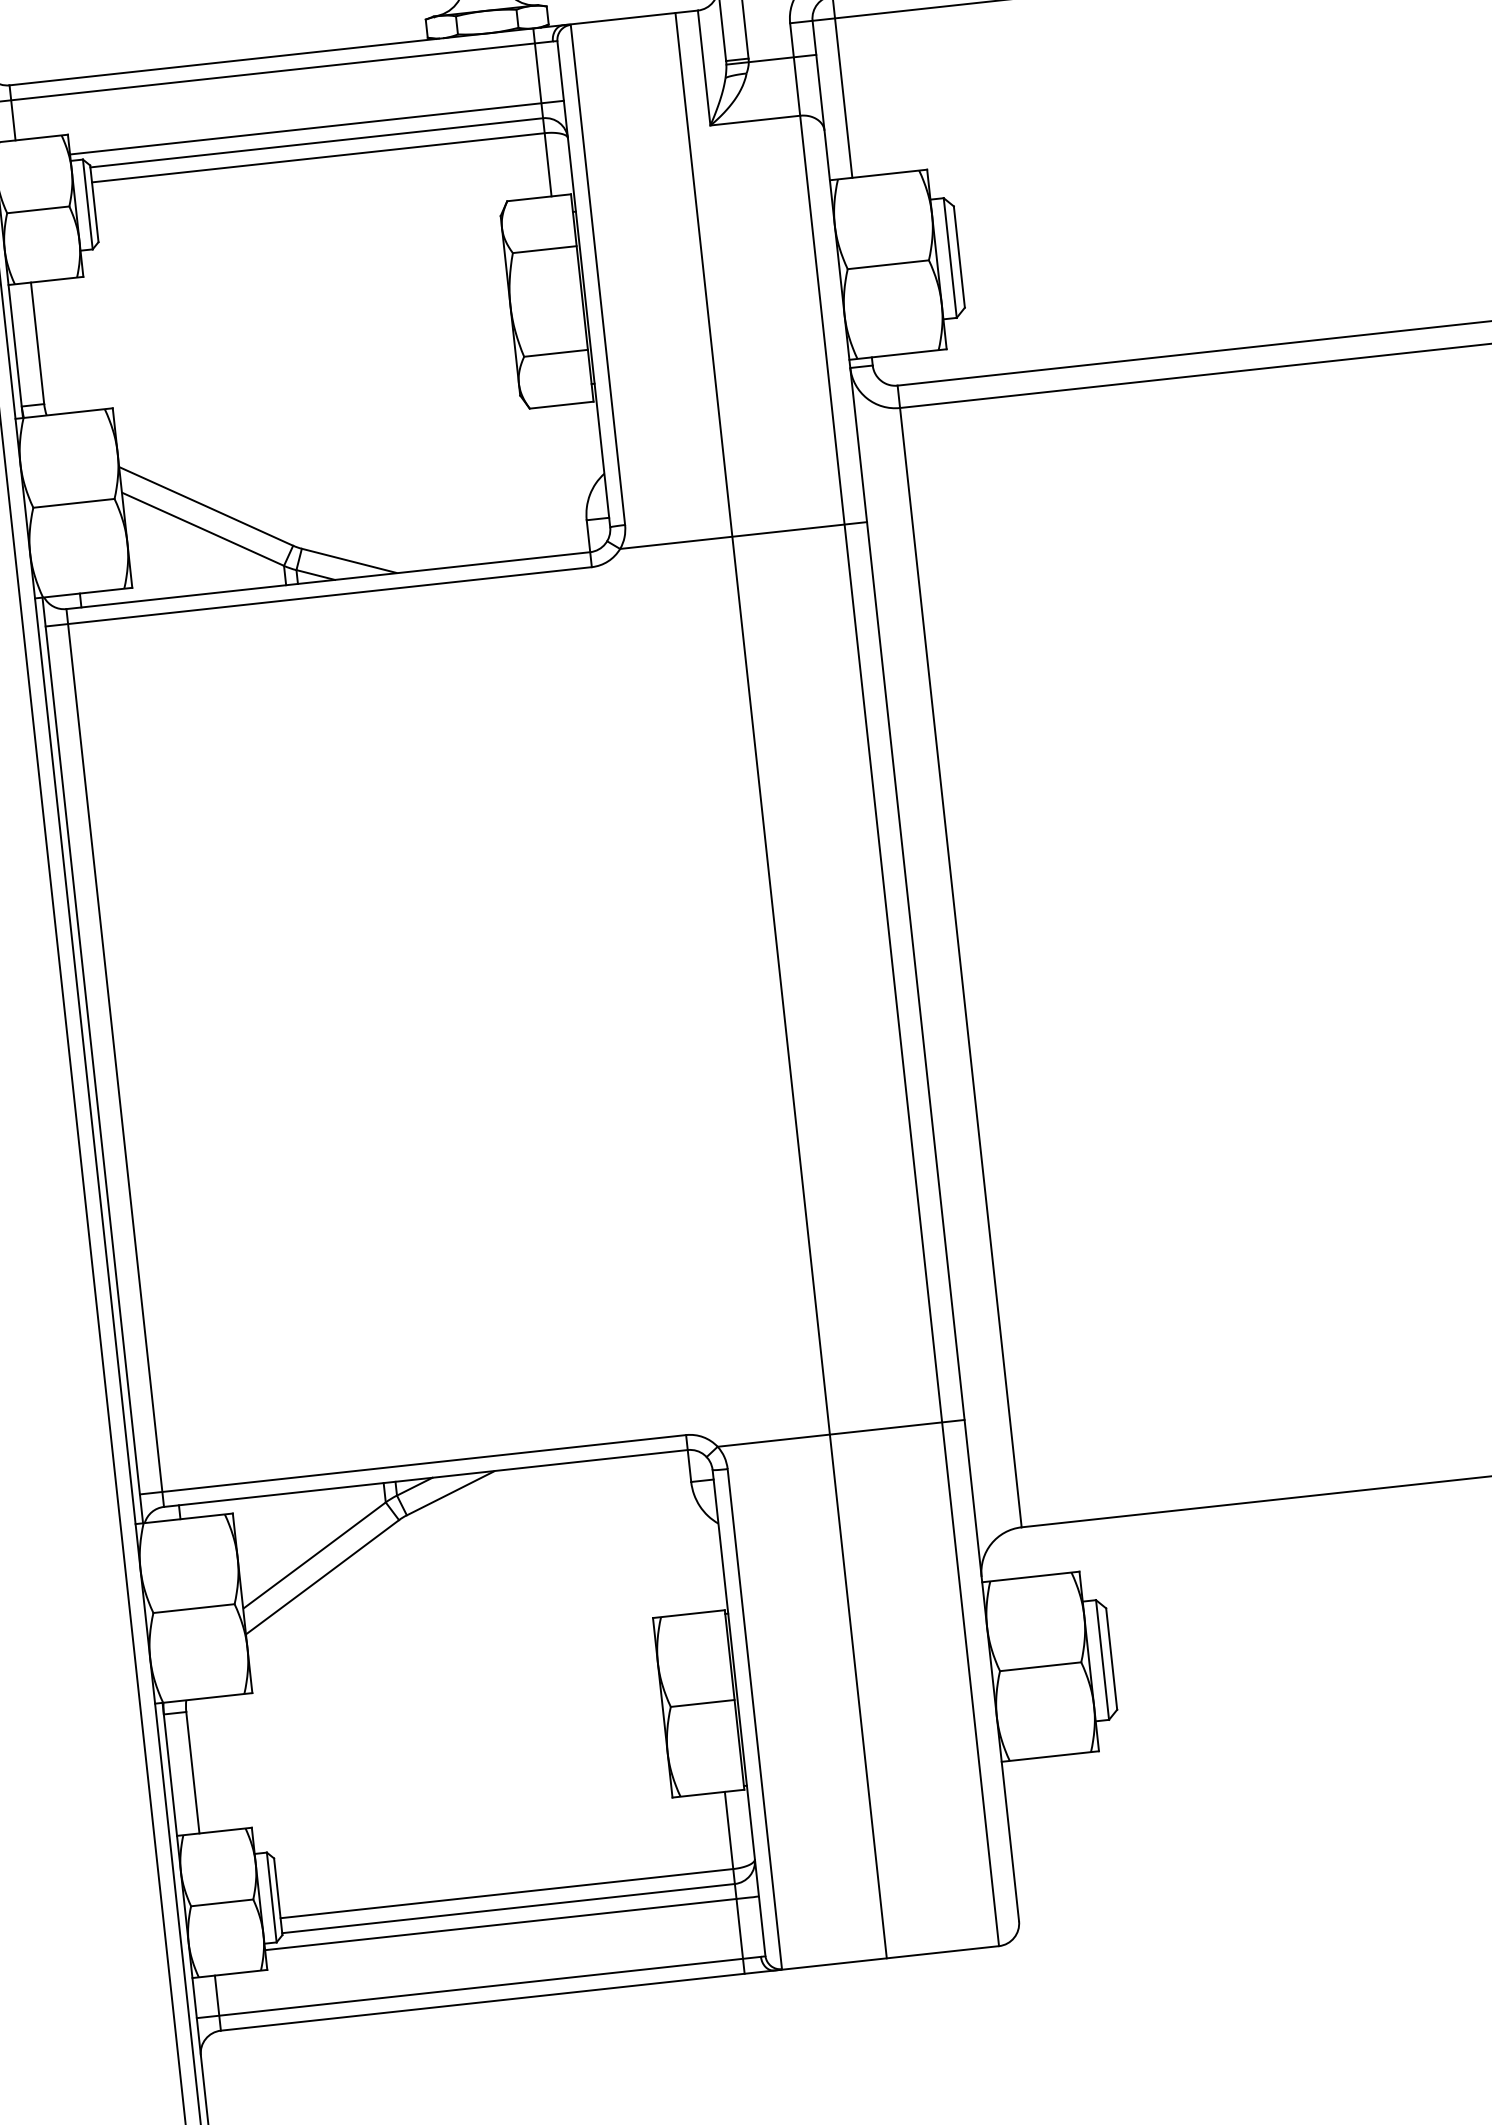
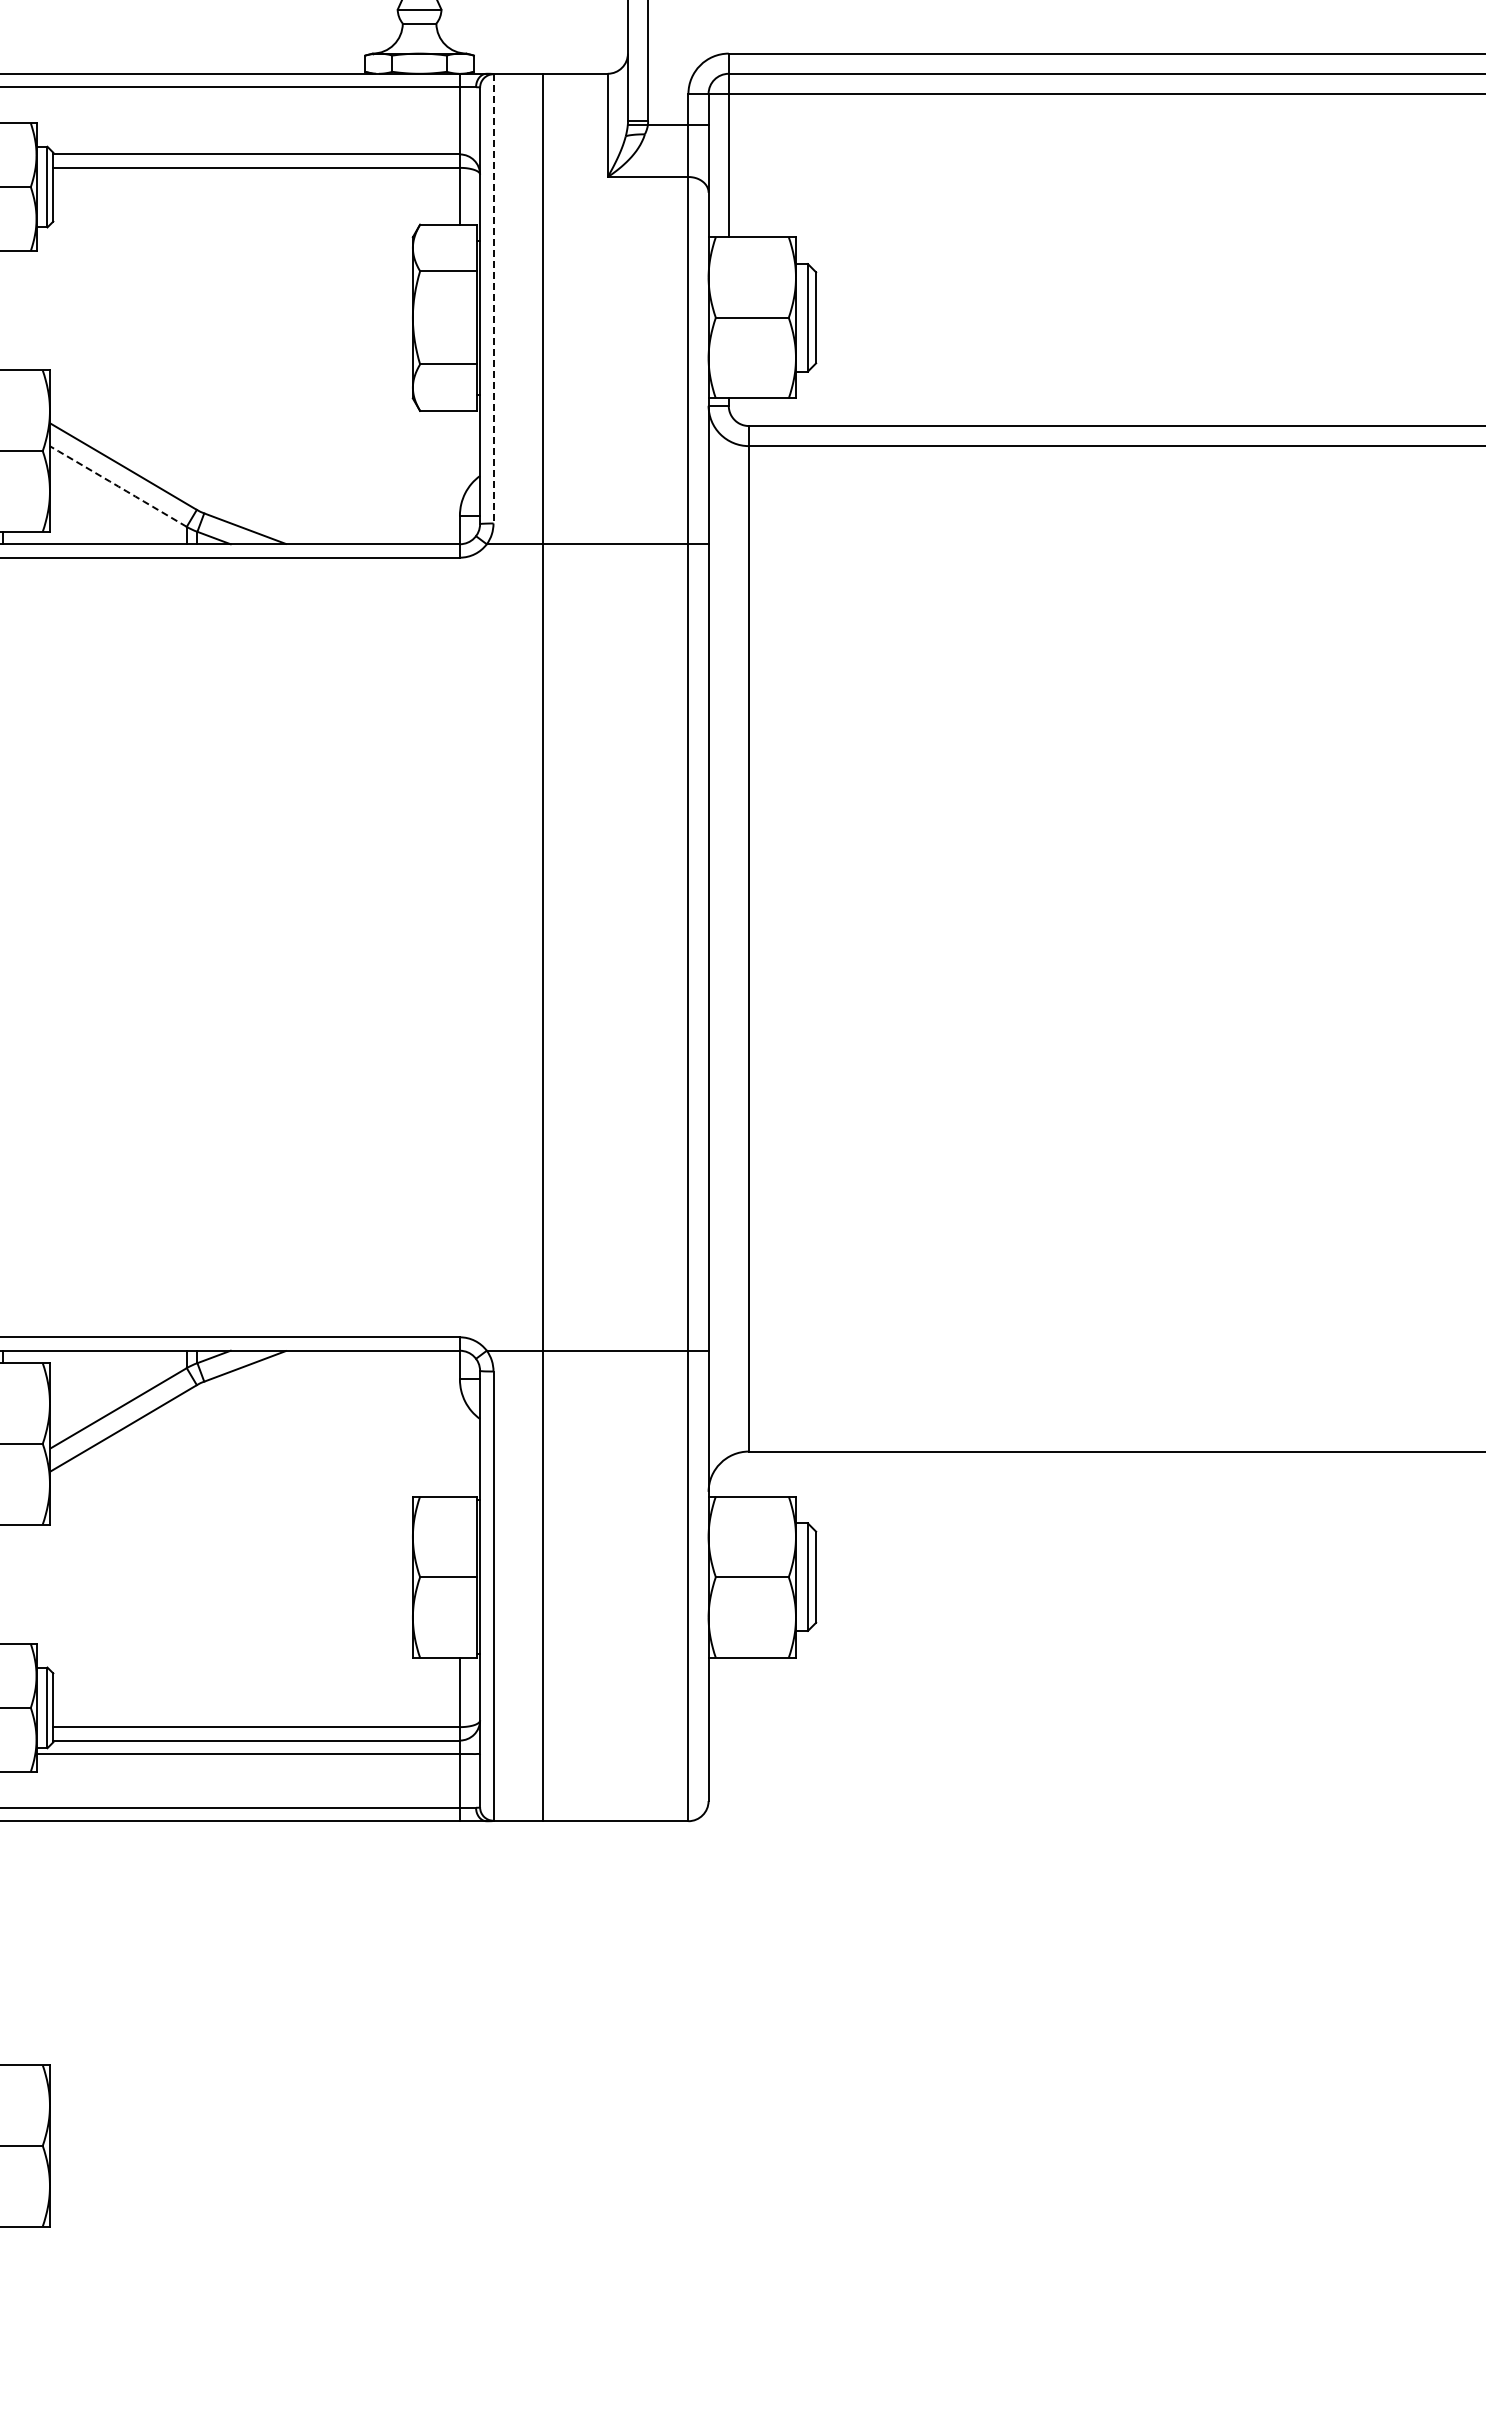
line: (317, 128) -> (258, 141), removed
line: (597, 274) -> (493, 298), solid -> dashed
arc: (203, 529) -> (118, 486), solid -> dashed
line: (780, 985) -> (542, 947), moved

